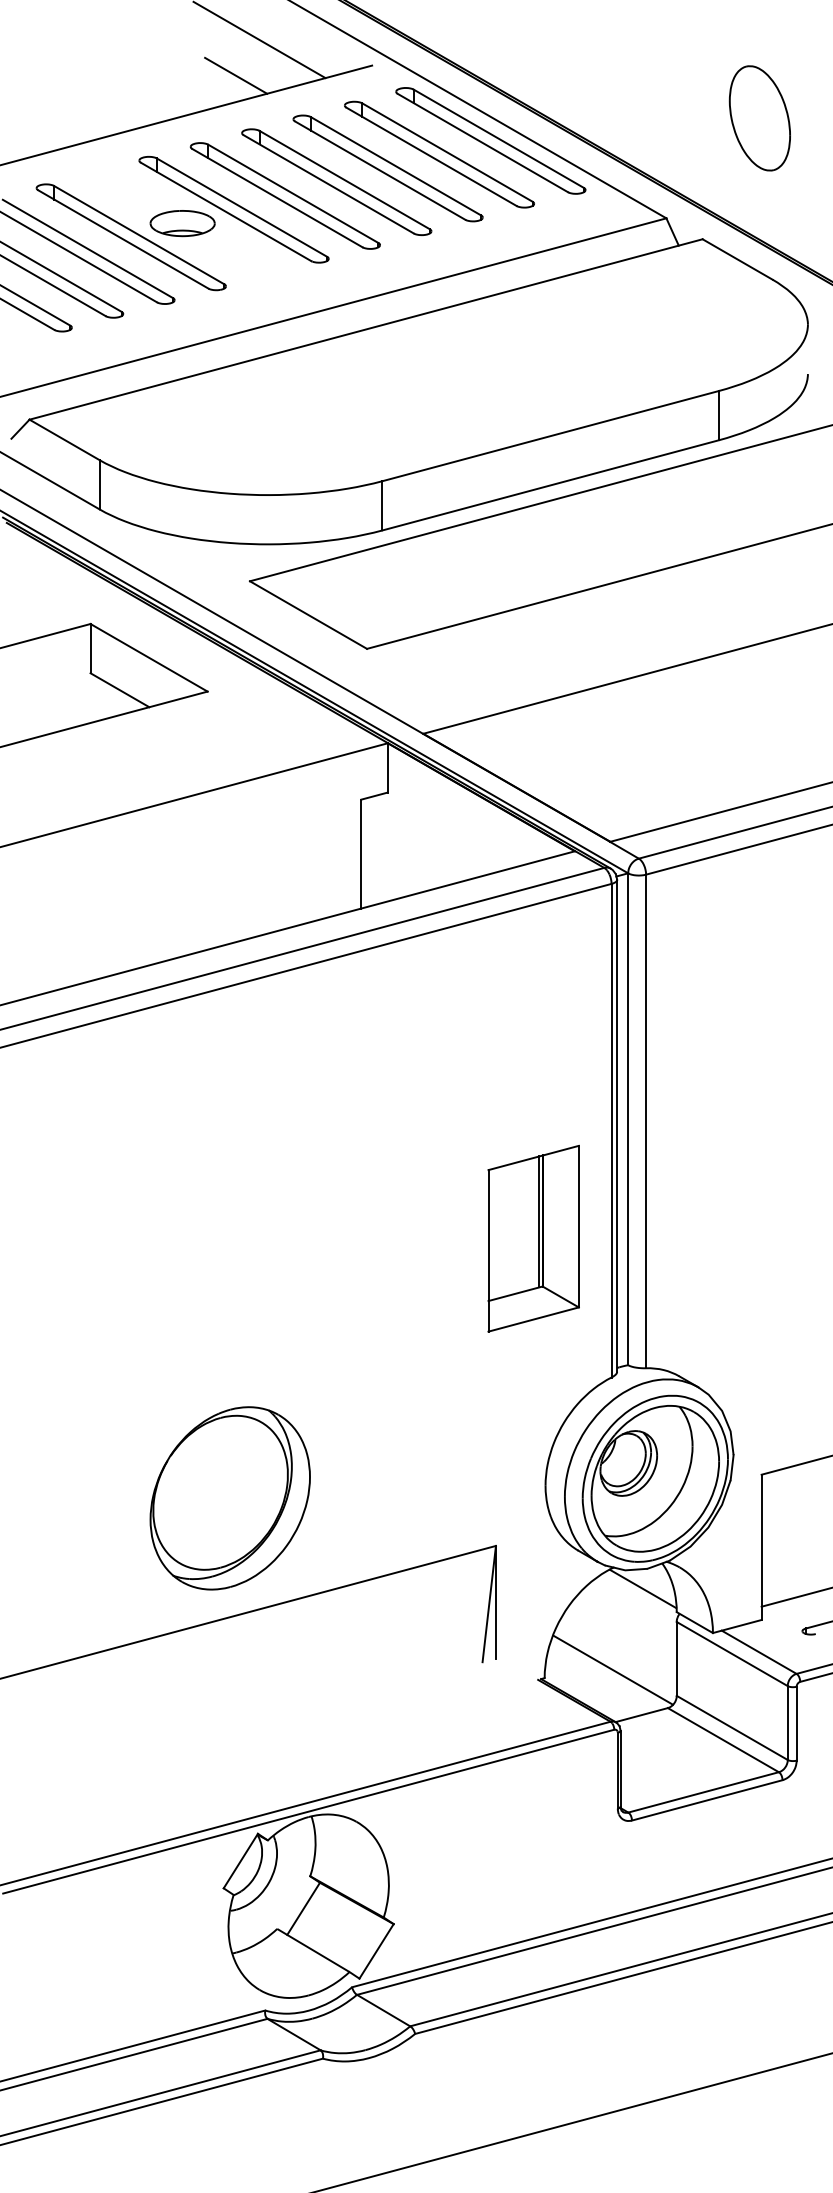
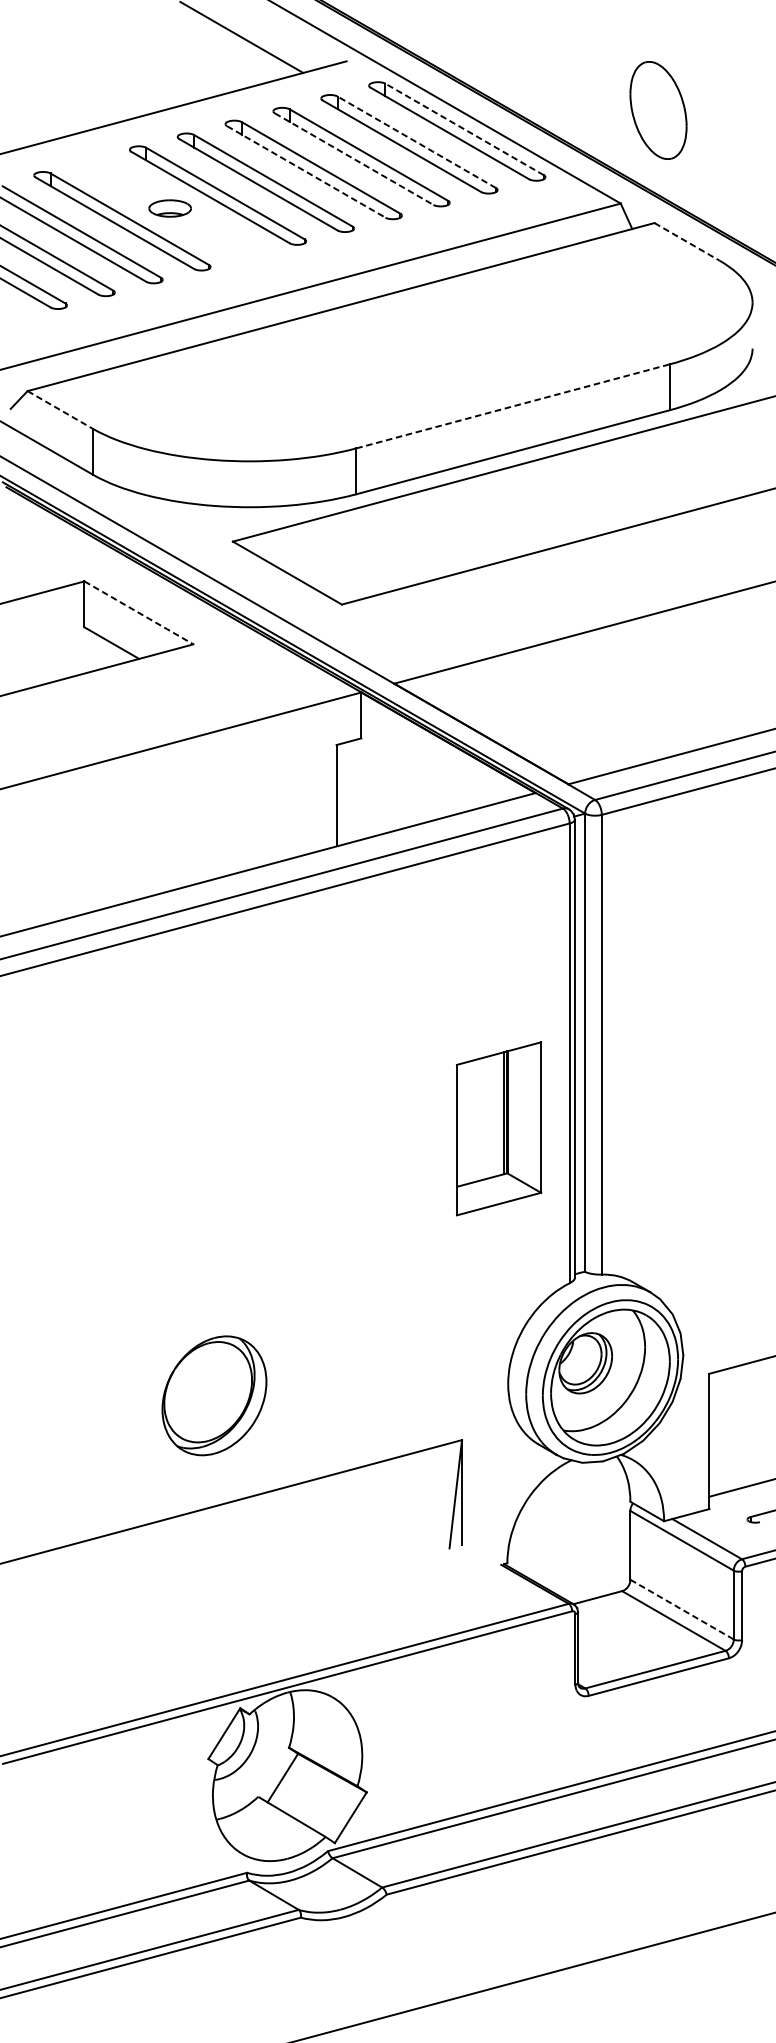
line: (236, 75) -> (220, 70), removed
part: (759, 118) -> (658, 110), moved
line: (498, 138) -> (464, 129), solid -> dashed
line: (447, 152) -> (416, 142), solid -> dashed
line: (380, 170) -> (354, 159), solid -> dashed
line: (329, 184) -> (306, 172), solid -> dashed
part: (182, 223) -> (170, 208), size x0.7
line: (738, 259) -> (687, 241), solid -> dashed
line: (551, 435) -> (513, 405), solid -> dashed
line: (64, 440) -> (60, 410), solid -> dashed
line: (149, 657) -> (139, 612), solid -> dashed
part: (533, 1238) -> (498, 1128), moved
part: (229, 1498) -> (213, 1395), size x0.7
line: (642, 1588) -> (598, 1479), removed
line: (612, 1669) -> (570, 1555), removed
line: (732, 1728) -> (682, 1610), solid -> dashed

